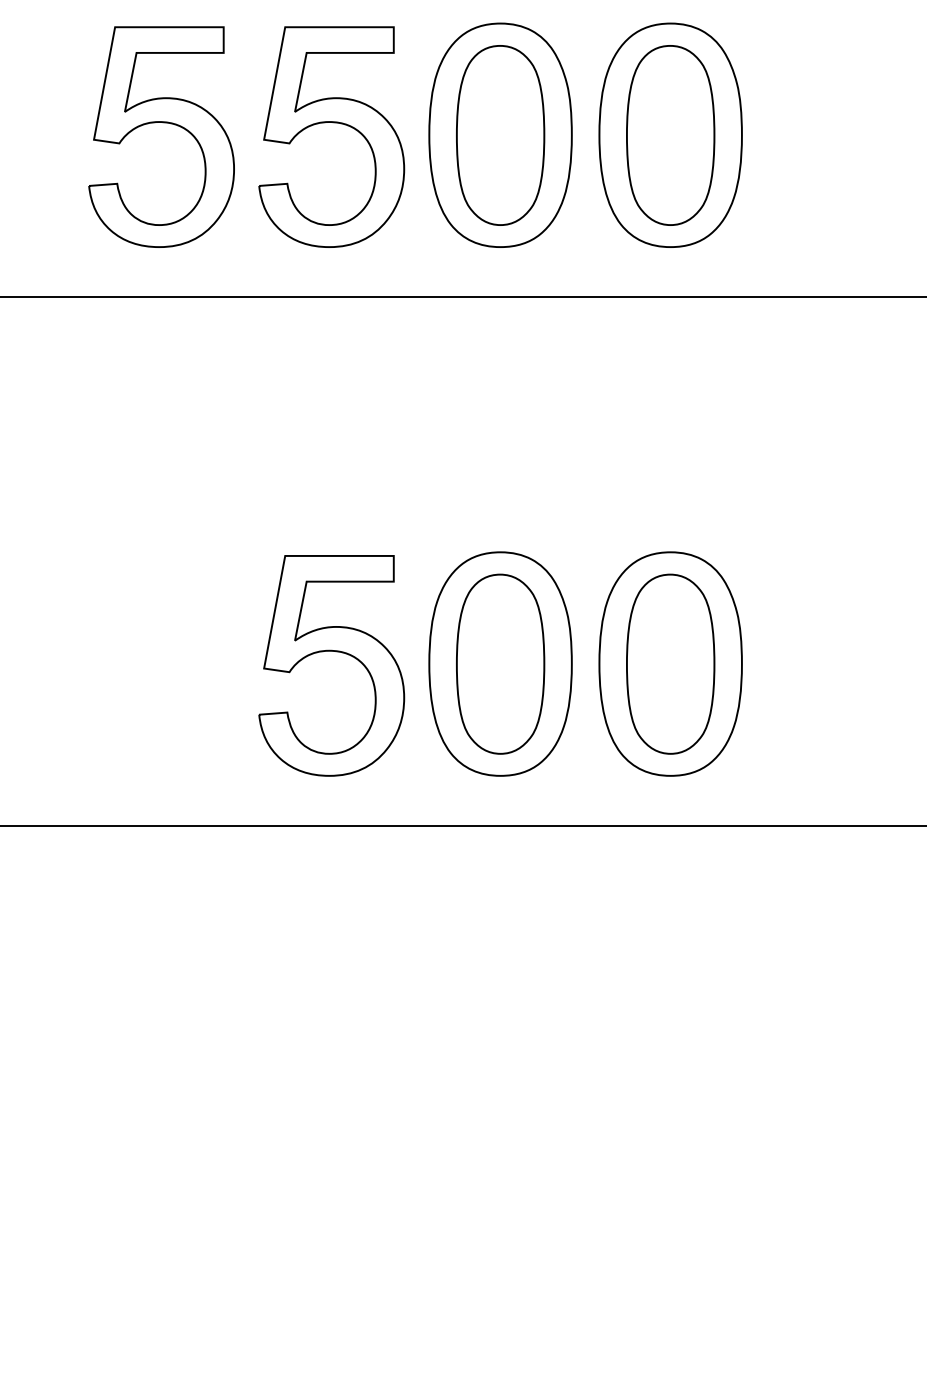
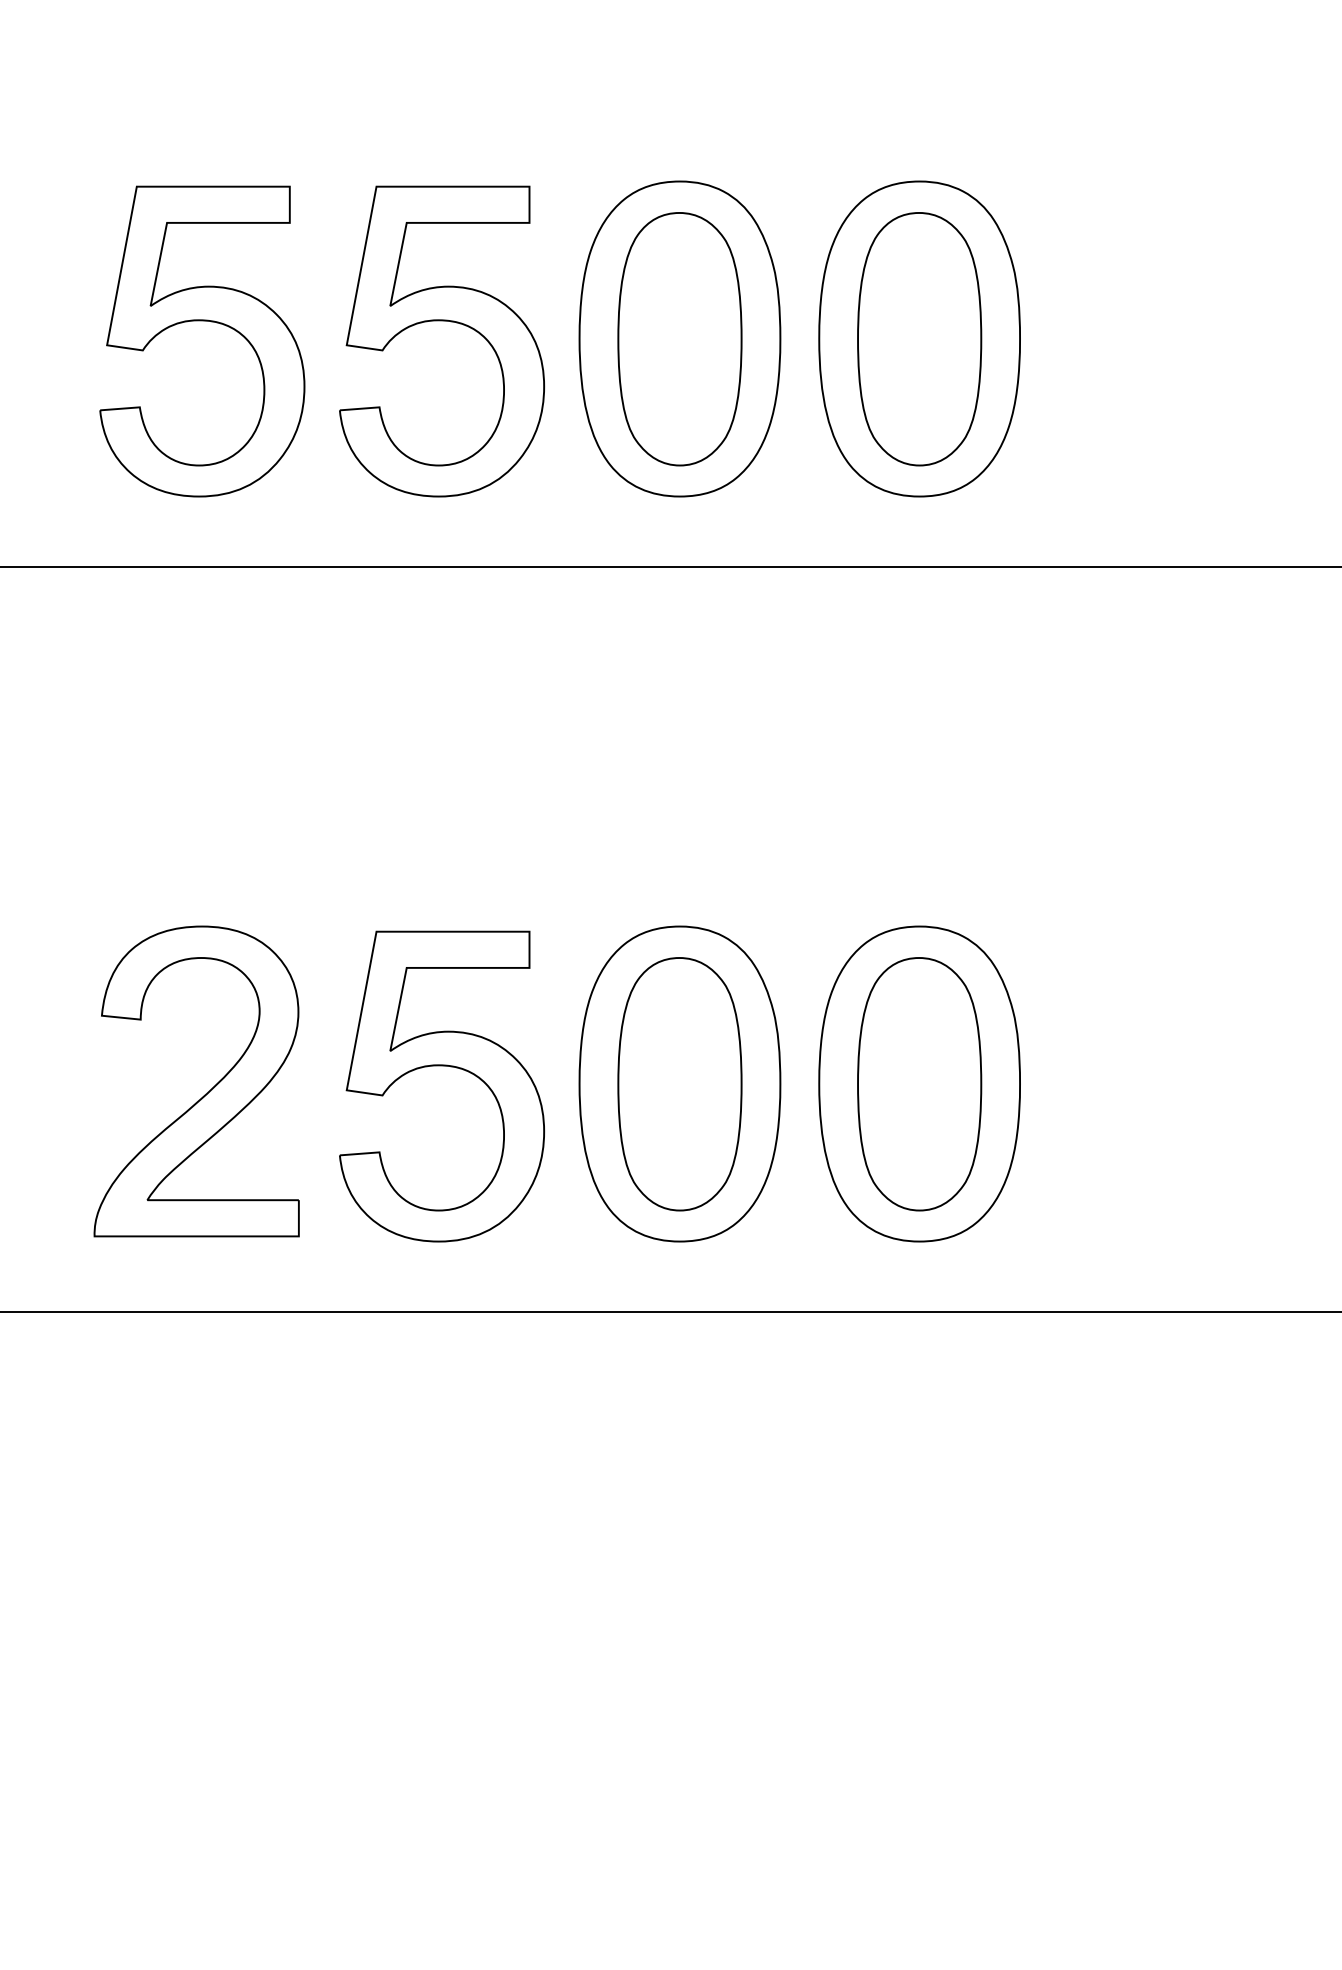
part: (163, 670) -> (205, 1093), added

